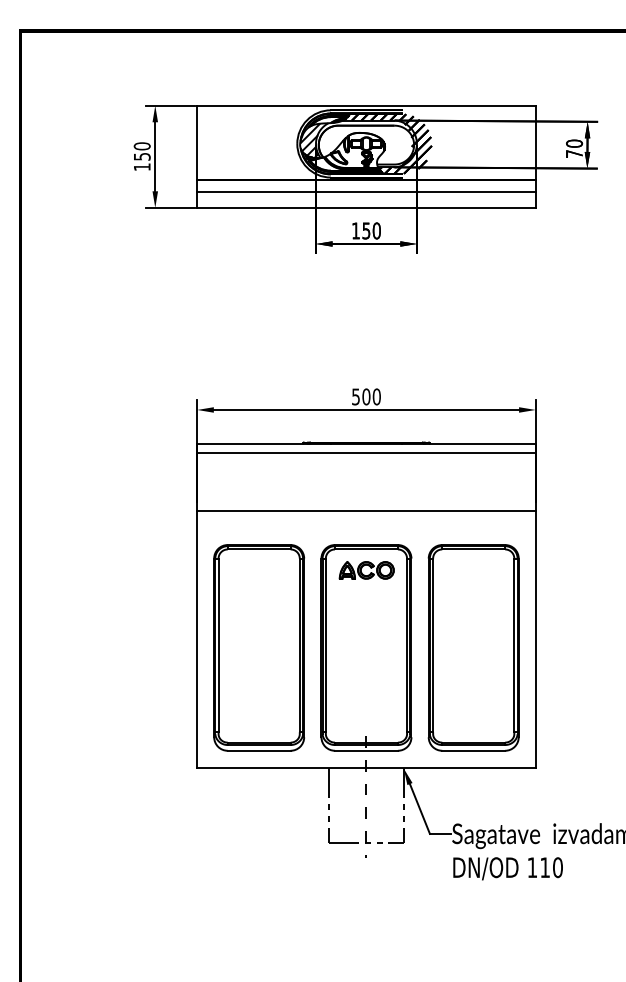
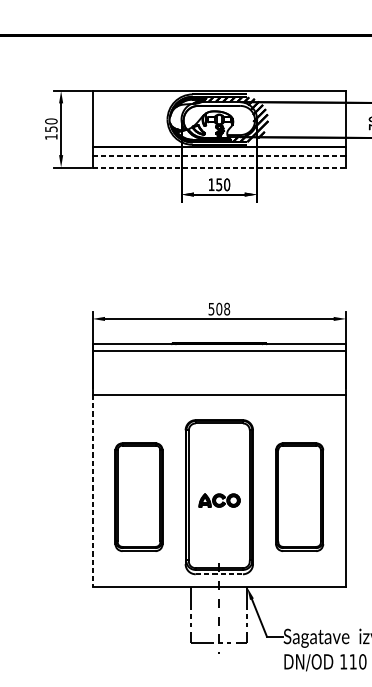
hatch: (310, 140) -> (177, 117), removed
line: (366, 192) -> (219, 156), solid -> dashed
line: (366, 207) -> (219, 167), solid -> dashed
text: (376, 396) -> (226, 308), 500 -> 508
part: (366, 570) -> (219, 500), moved
line: (197, 639) -> (92, 490), solid -> dashed
part: (259, 647) -> (139, 496), size x0.7
part: (473, 647) -> (299, 496), size x0.7
line: (366, 750) -> (219, 574), solid -> dashed

